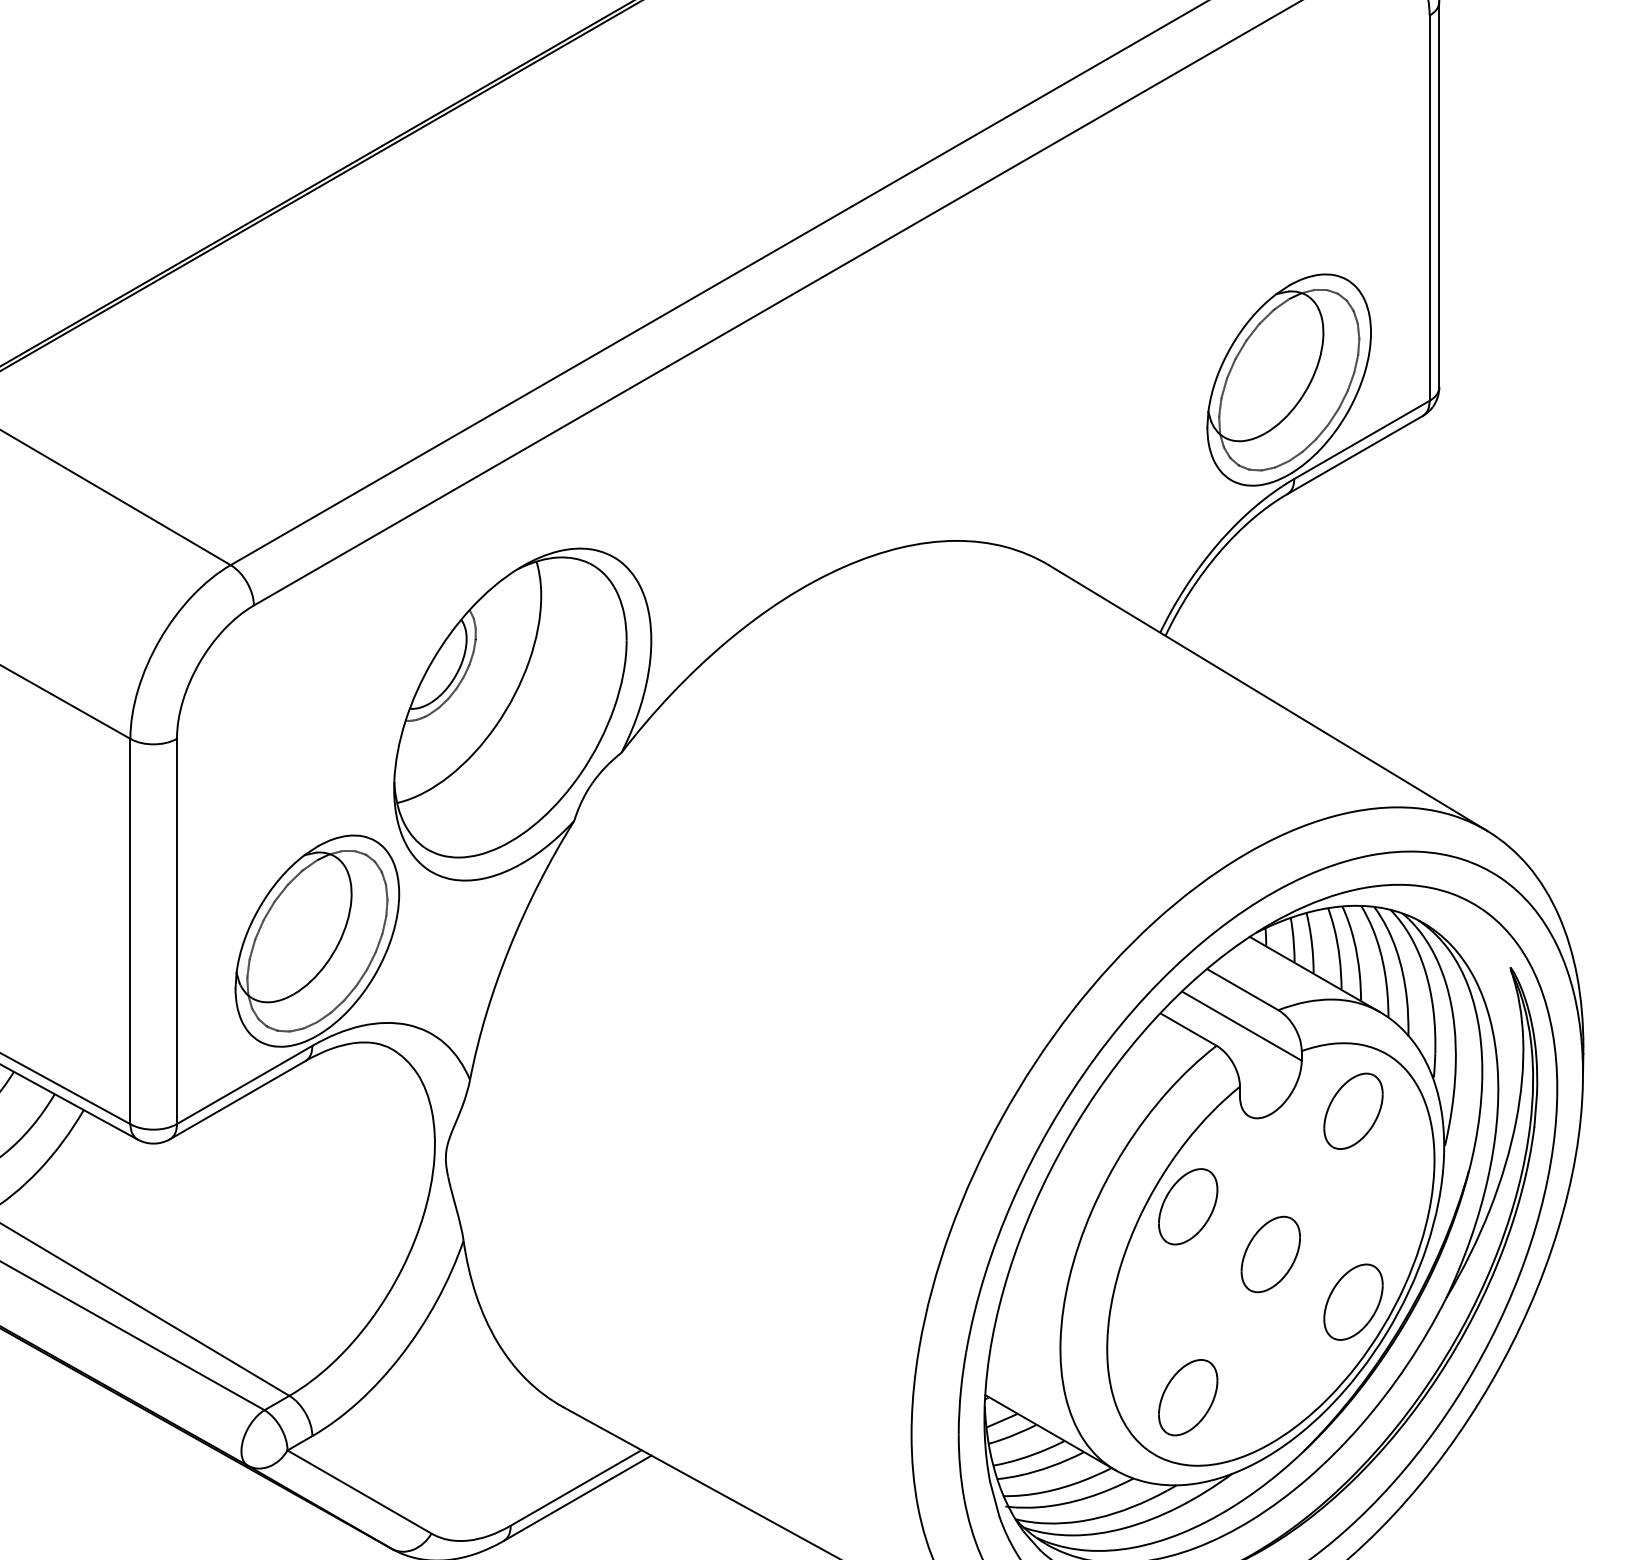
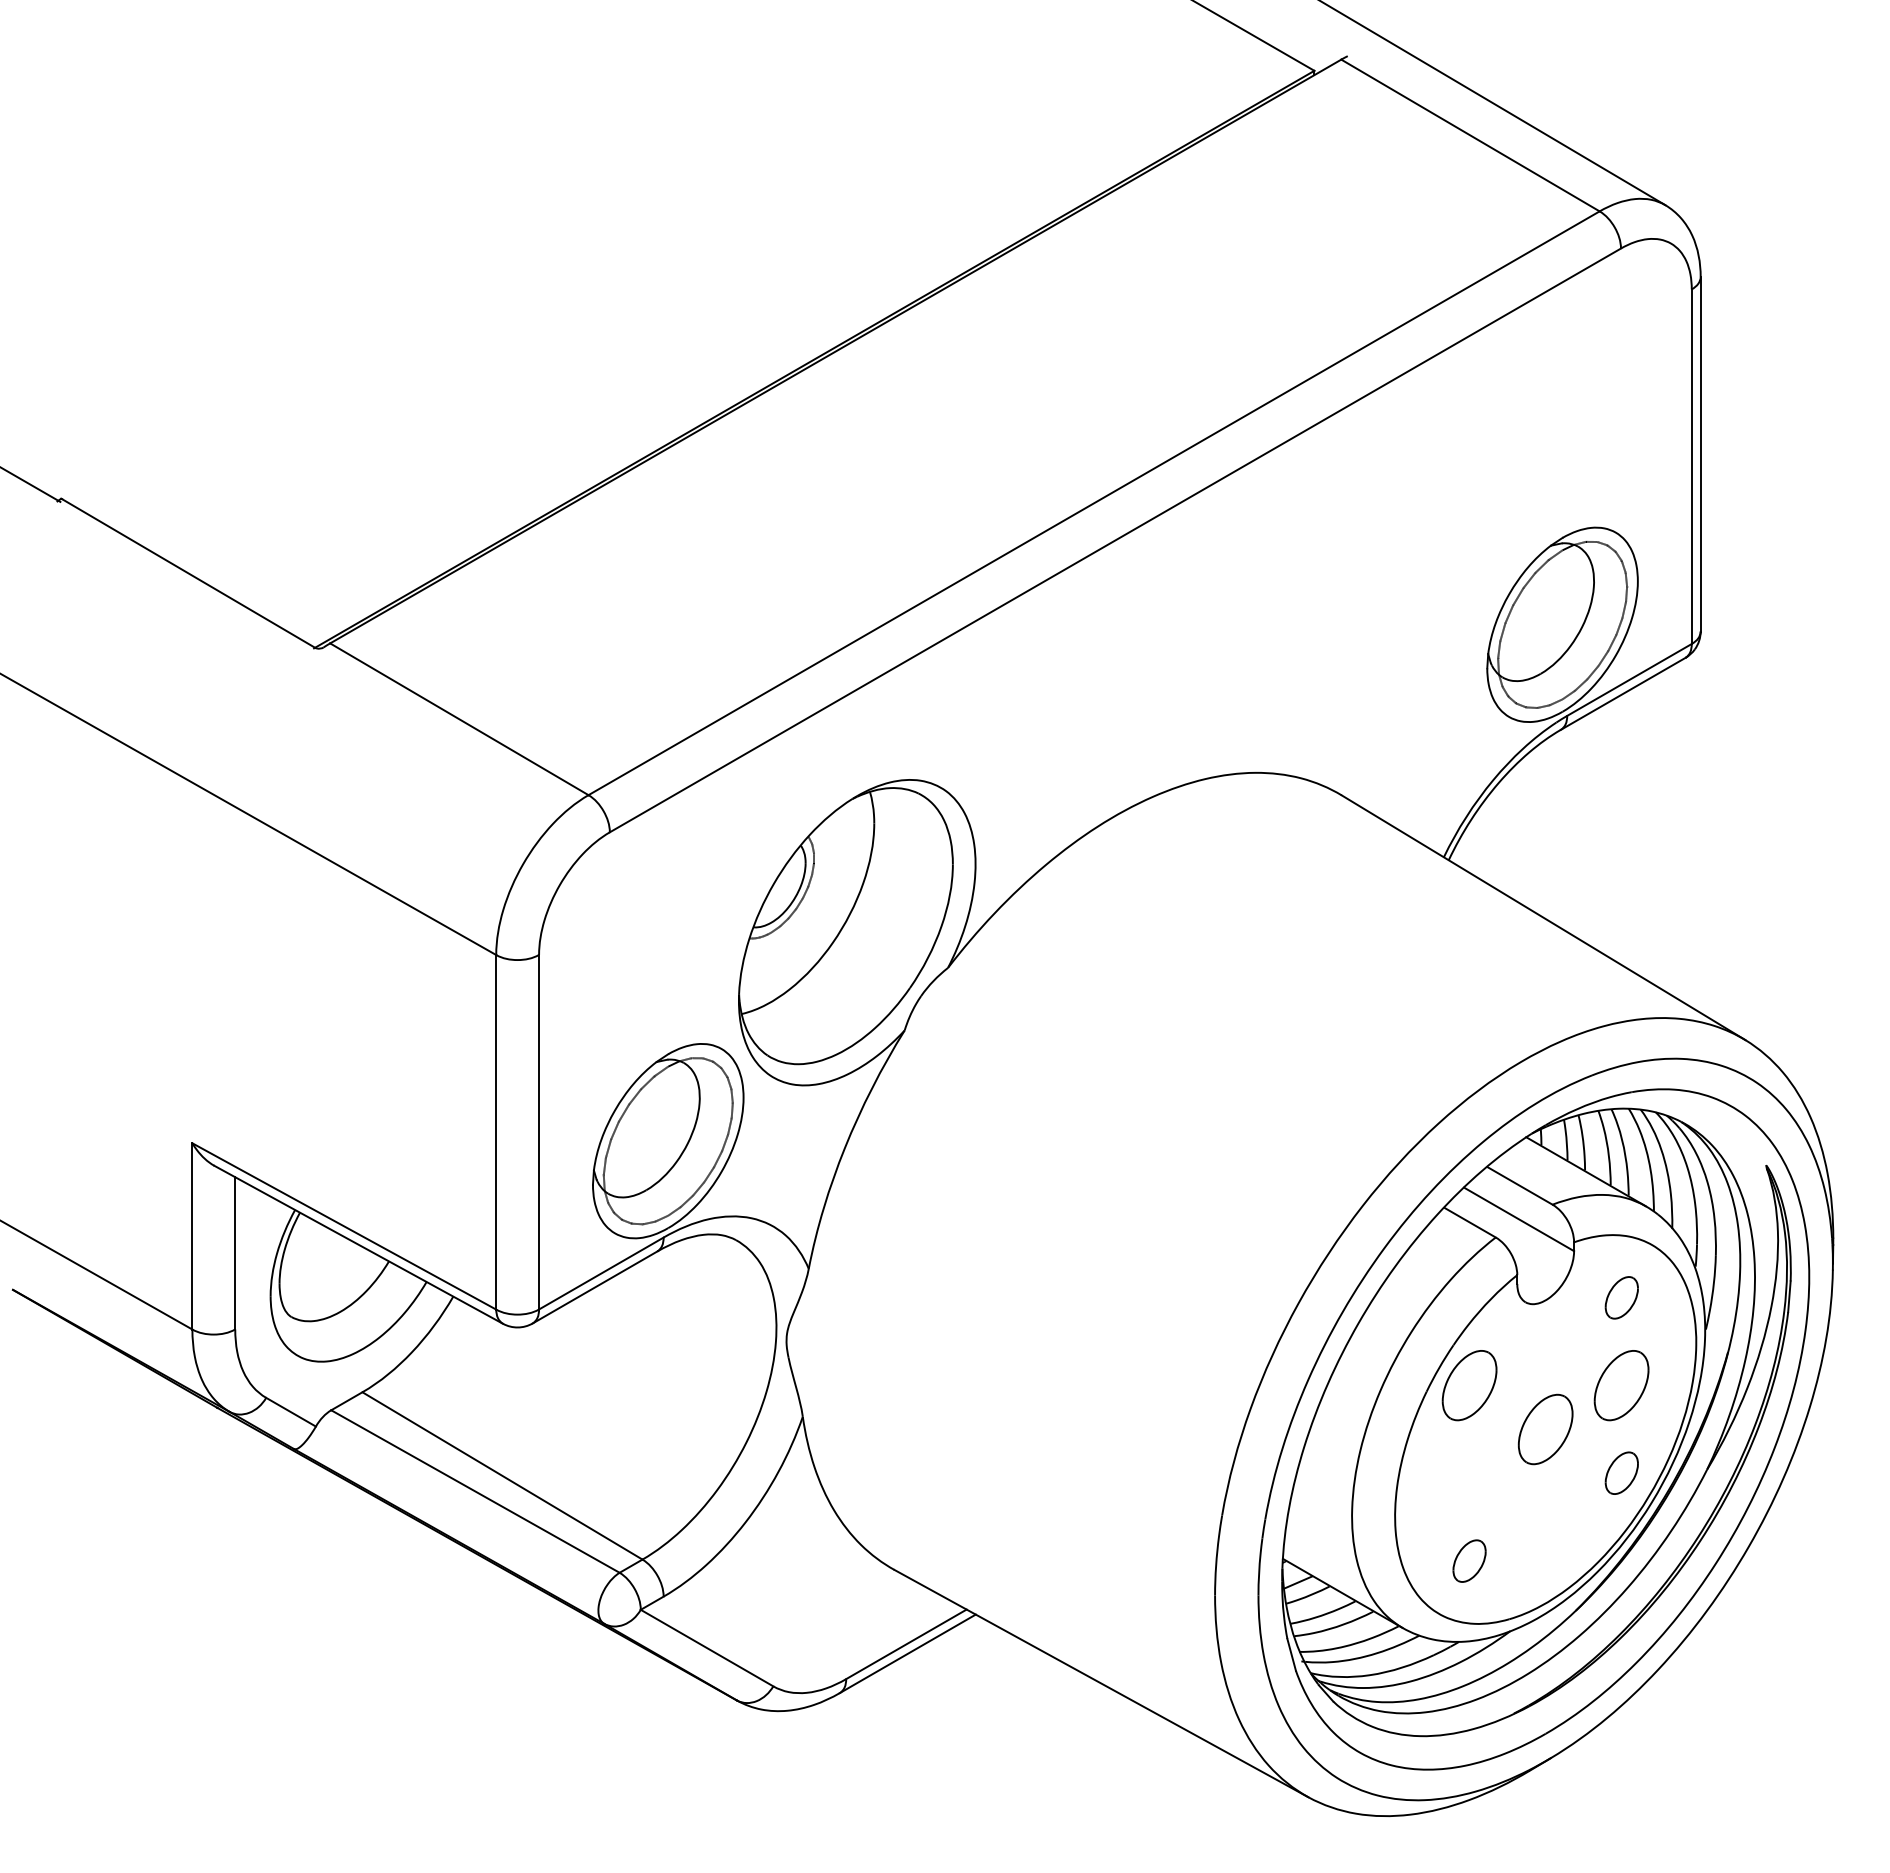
part: (1353, 1111) -> (1621, 1297), size x0.6
part: (1353, 1206) -> (1621, 1385), added
part: (1353, 1301) -> (1621, 1472), size x0.6
part: (1188, 1396) -> (1469, 1560), size x0.6

